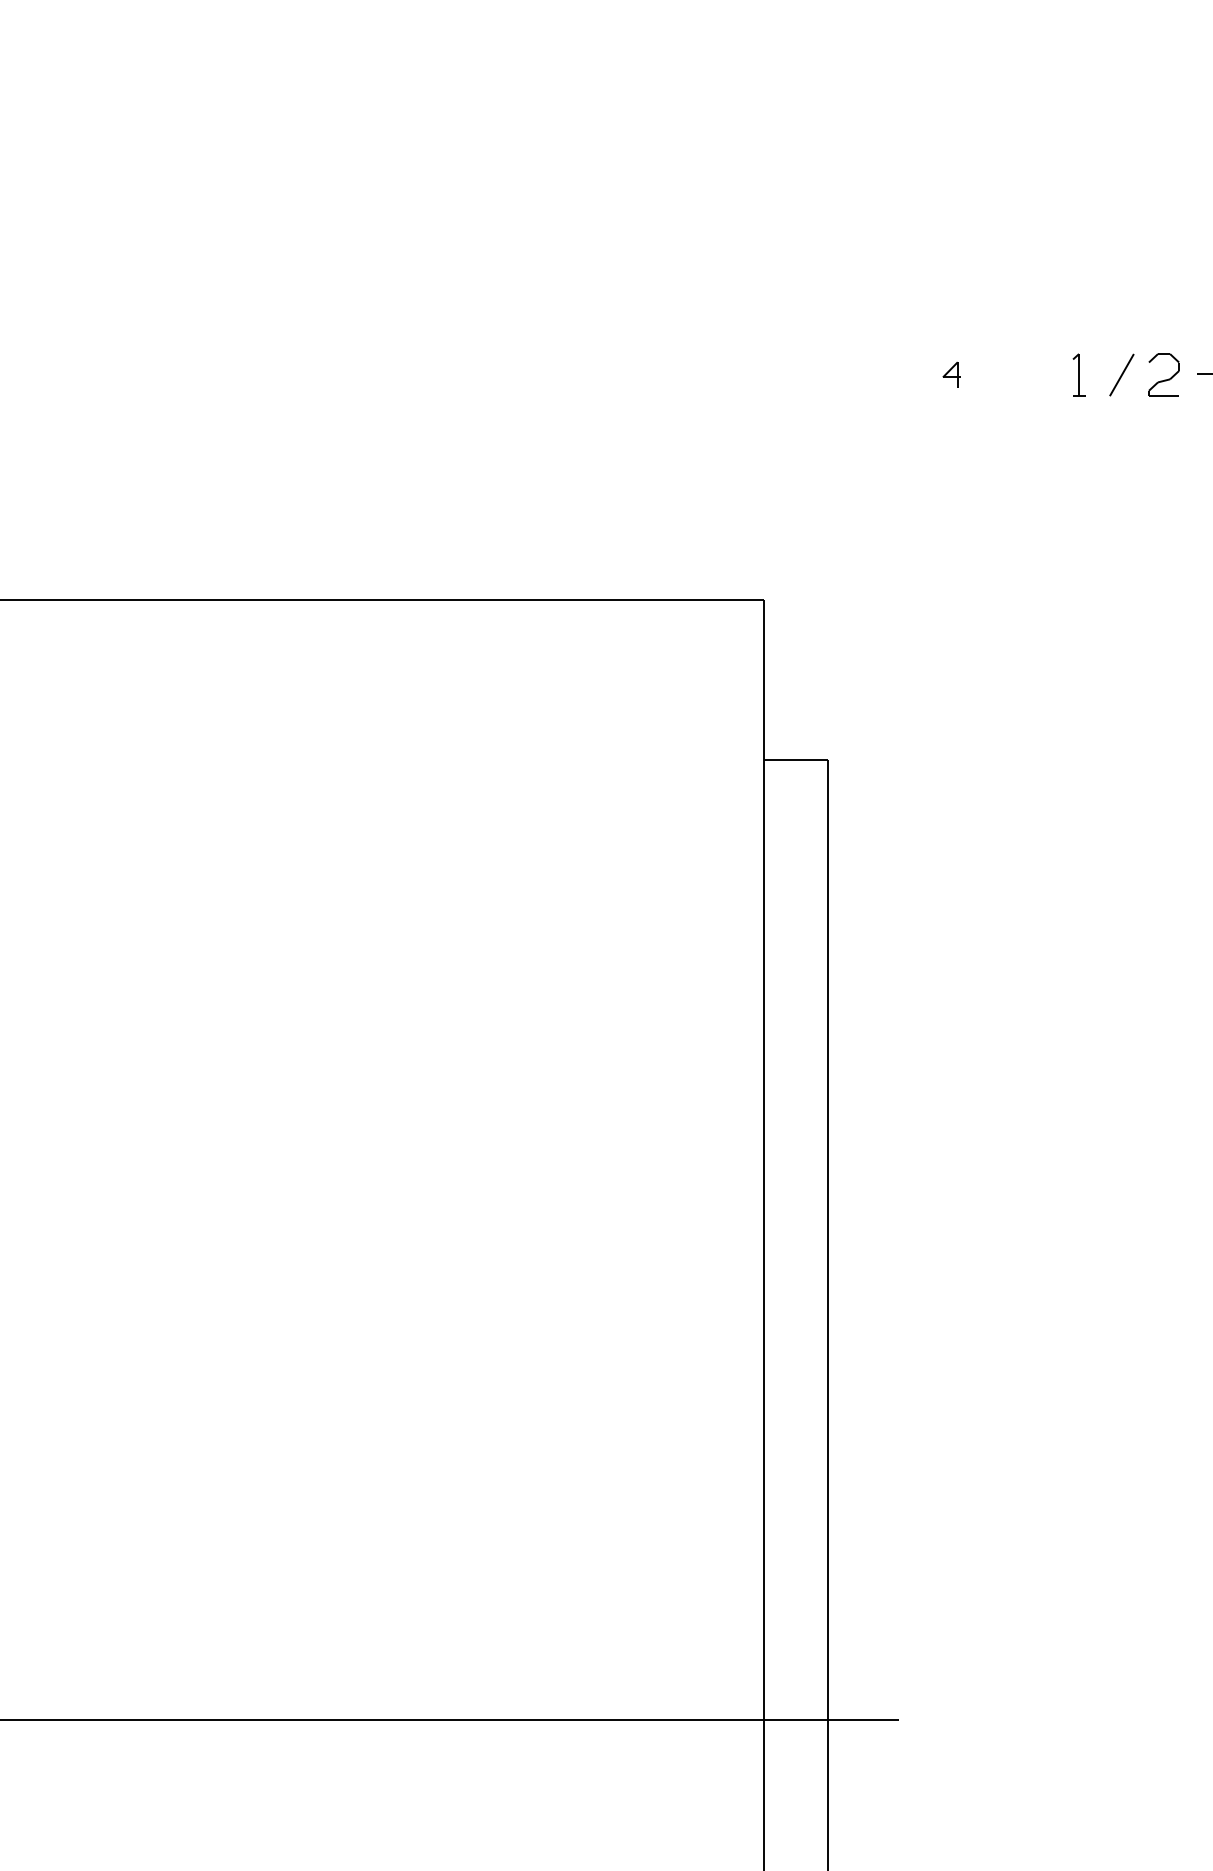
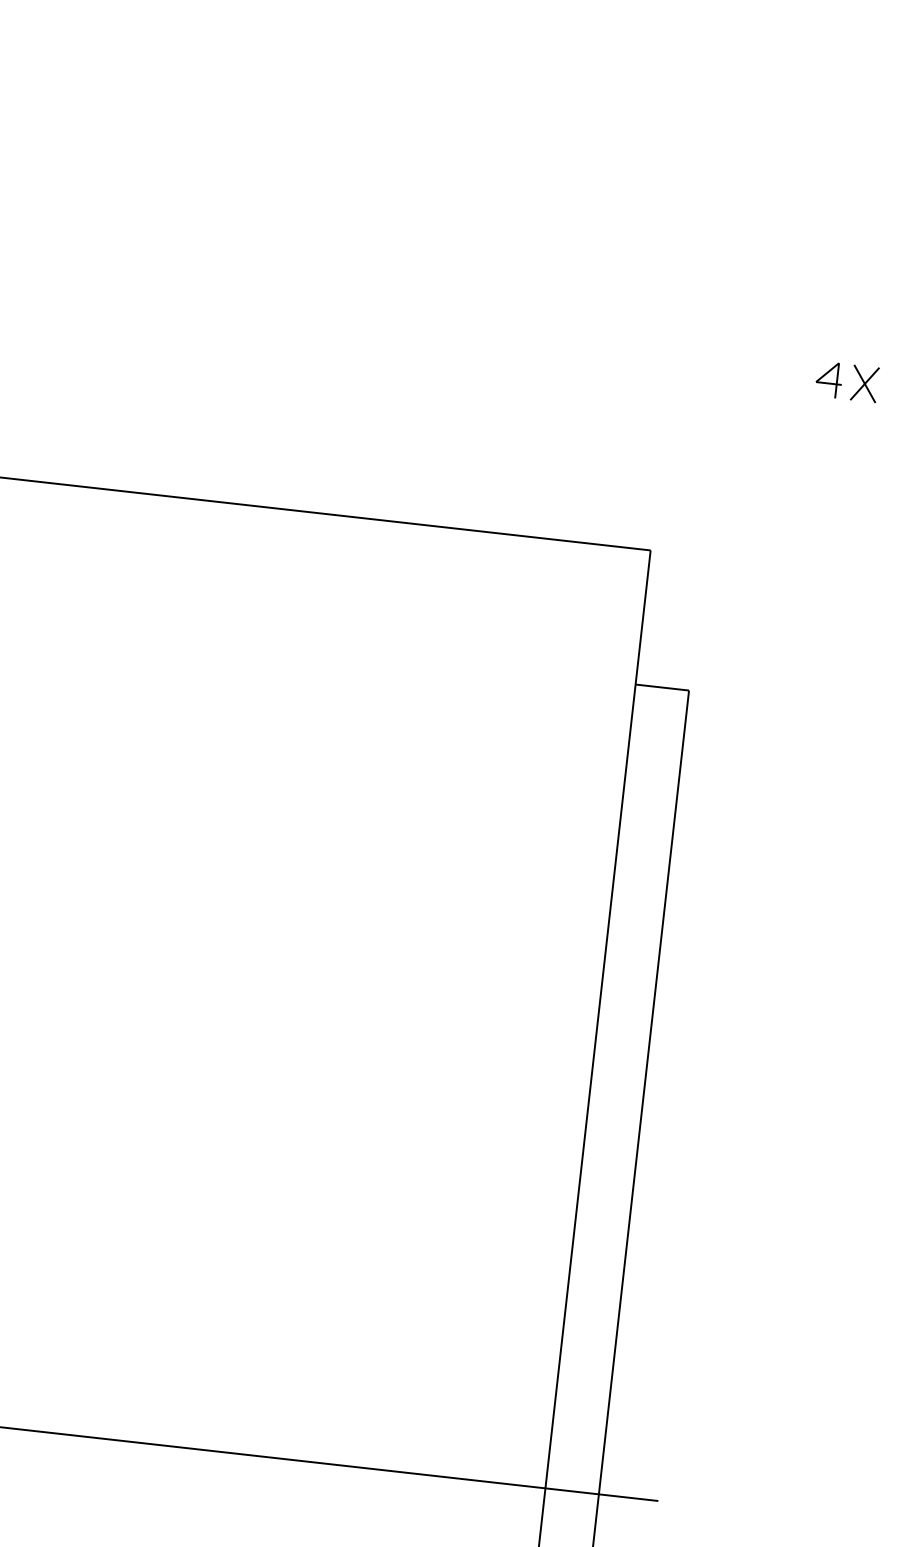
part: (951, 374) -> (828, 379), size x1.67
part: (994, 374) -> (864, 383), added

